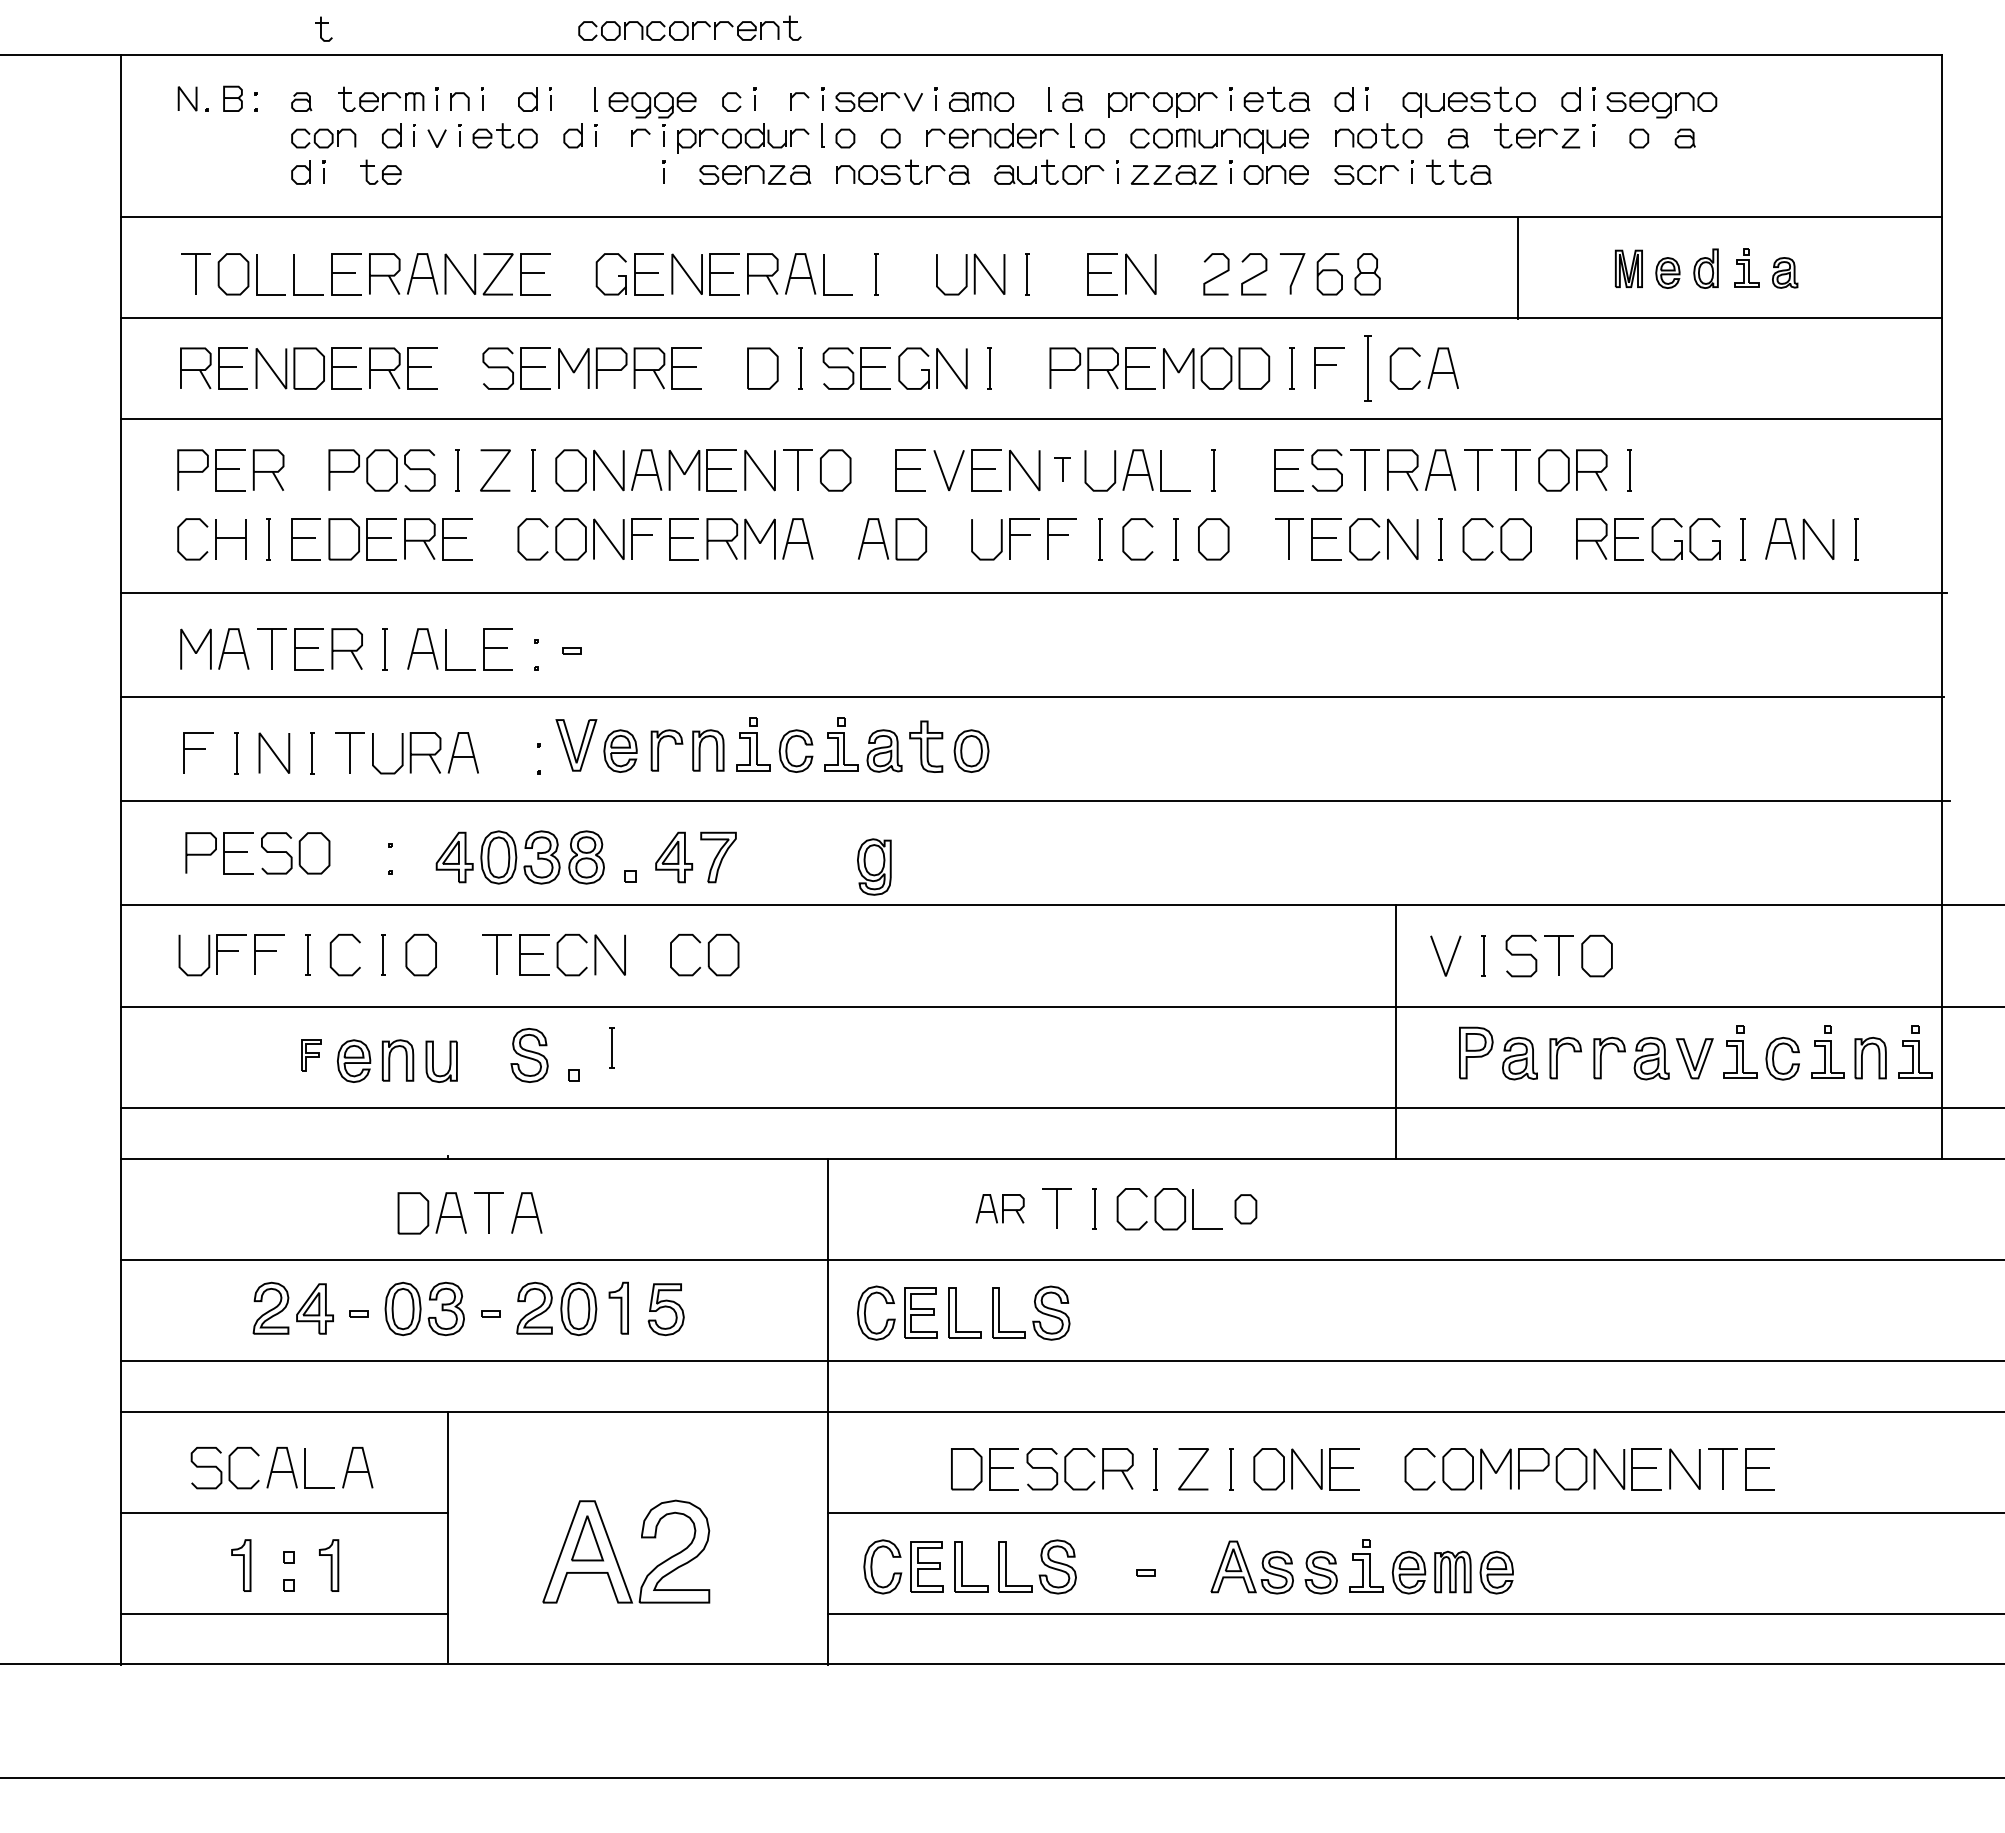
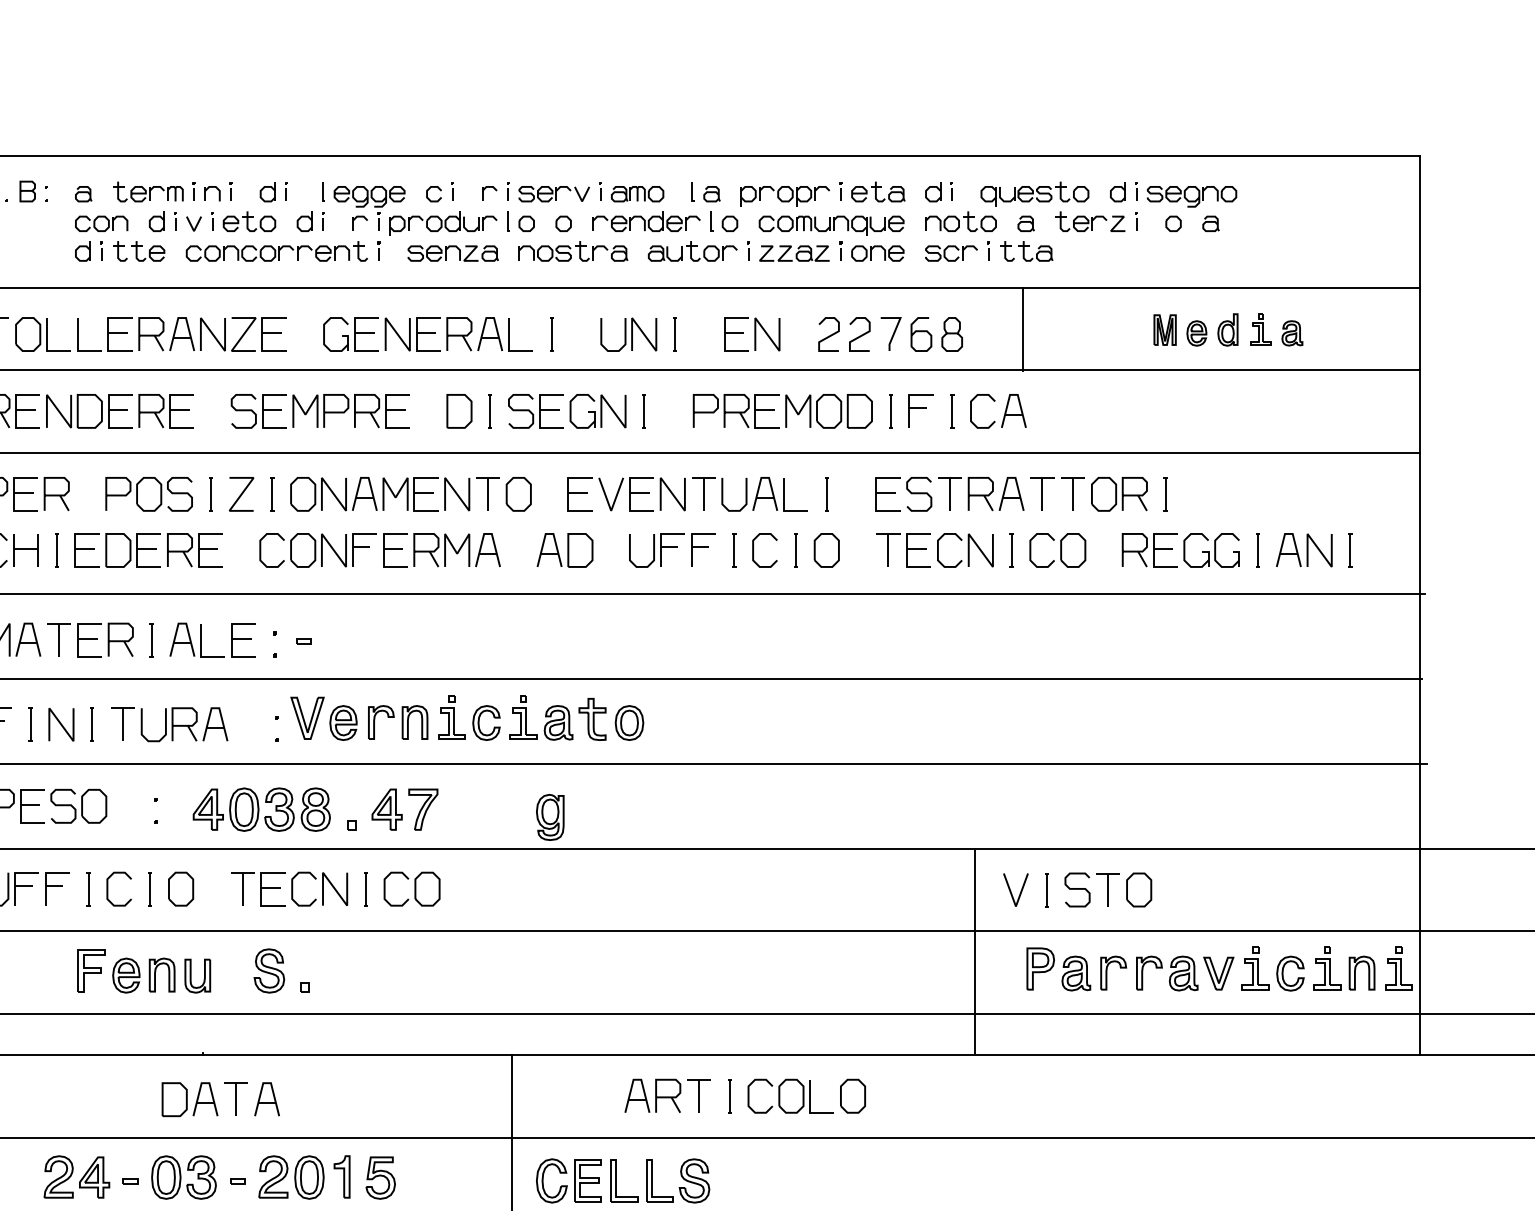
part: (689, 27) -> (276, 250), moved
part: (323, 28) -> (120, 250), moved
line: (1517, 267) -> (1022, 328), moved
part: (1367, 368) -> (952, 411), size x0.62
part: (1062, 469) -> (703, 493), size x1.67
part: (611, 1047) -> (365, 888), moved
part: (311, 1055) -> (91, 971), size x1.67
part: (999, 1208) -> (652, 1095), size x1.43
part: (1245, 1209) -> (852, 1096), size x1.43

